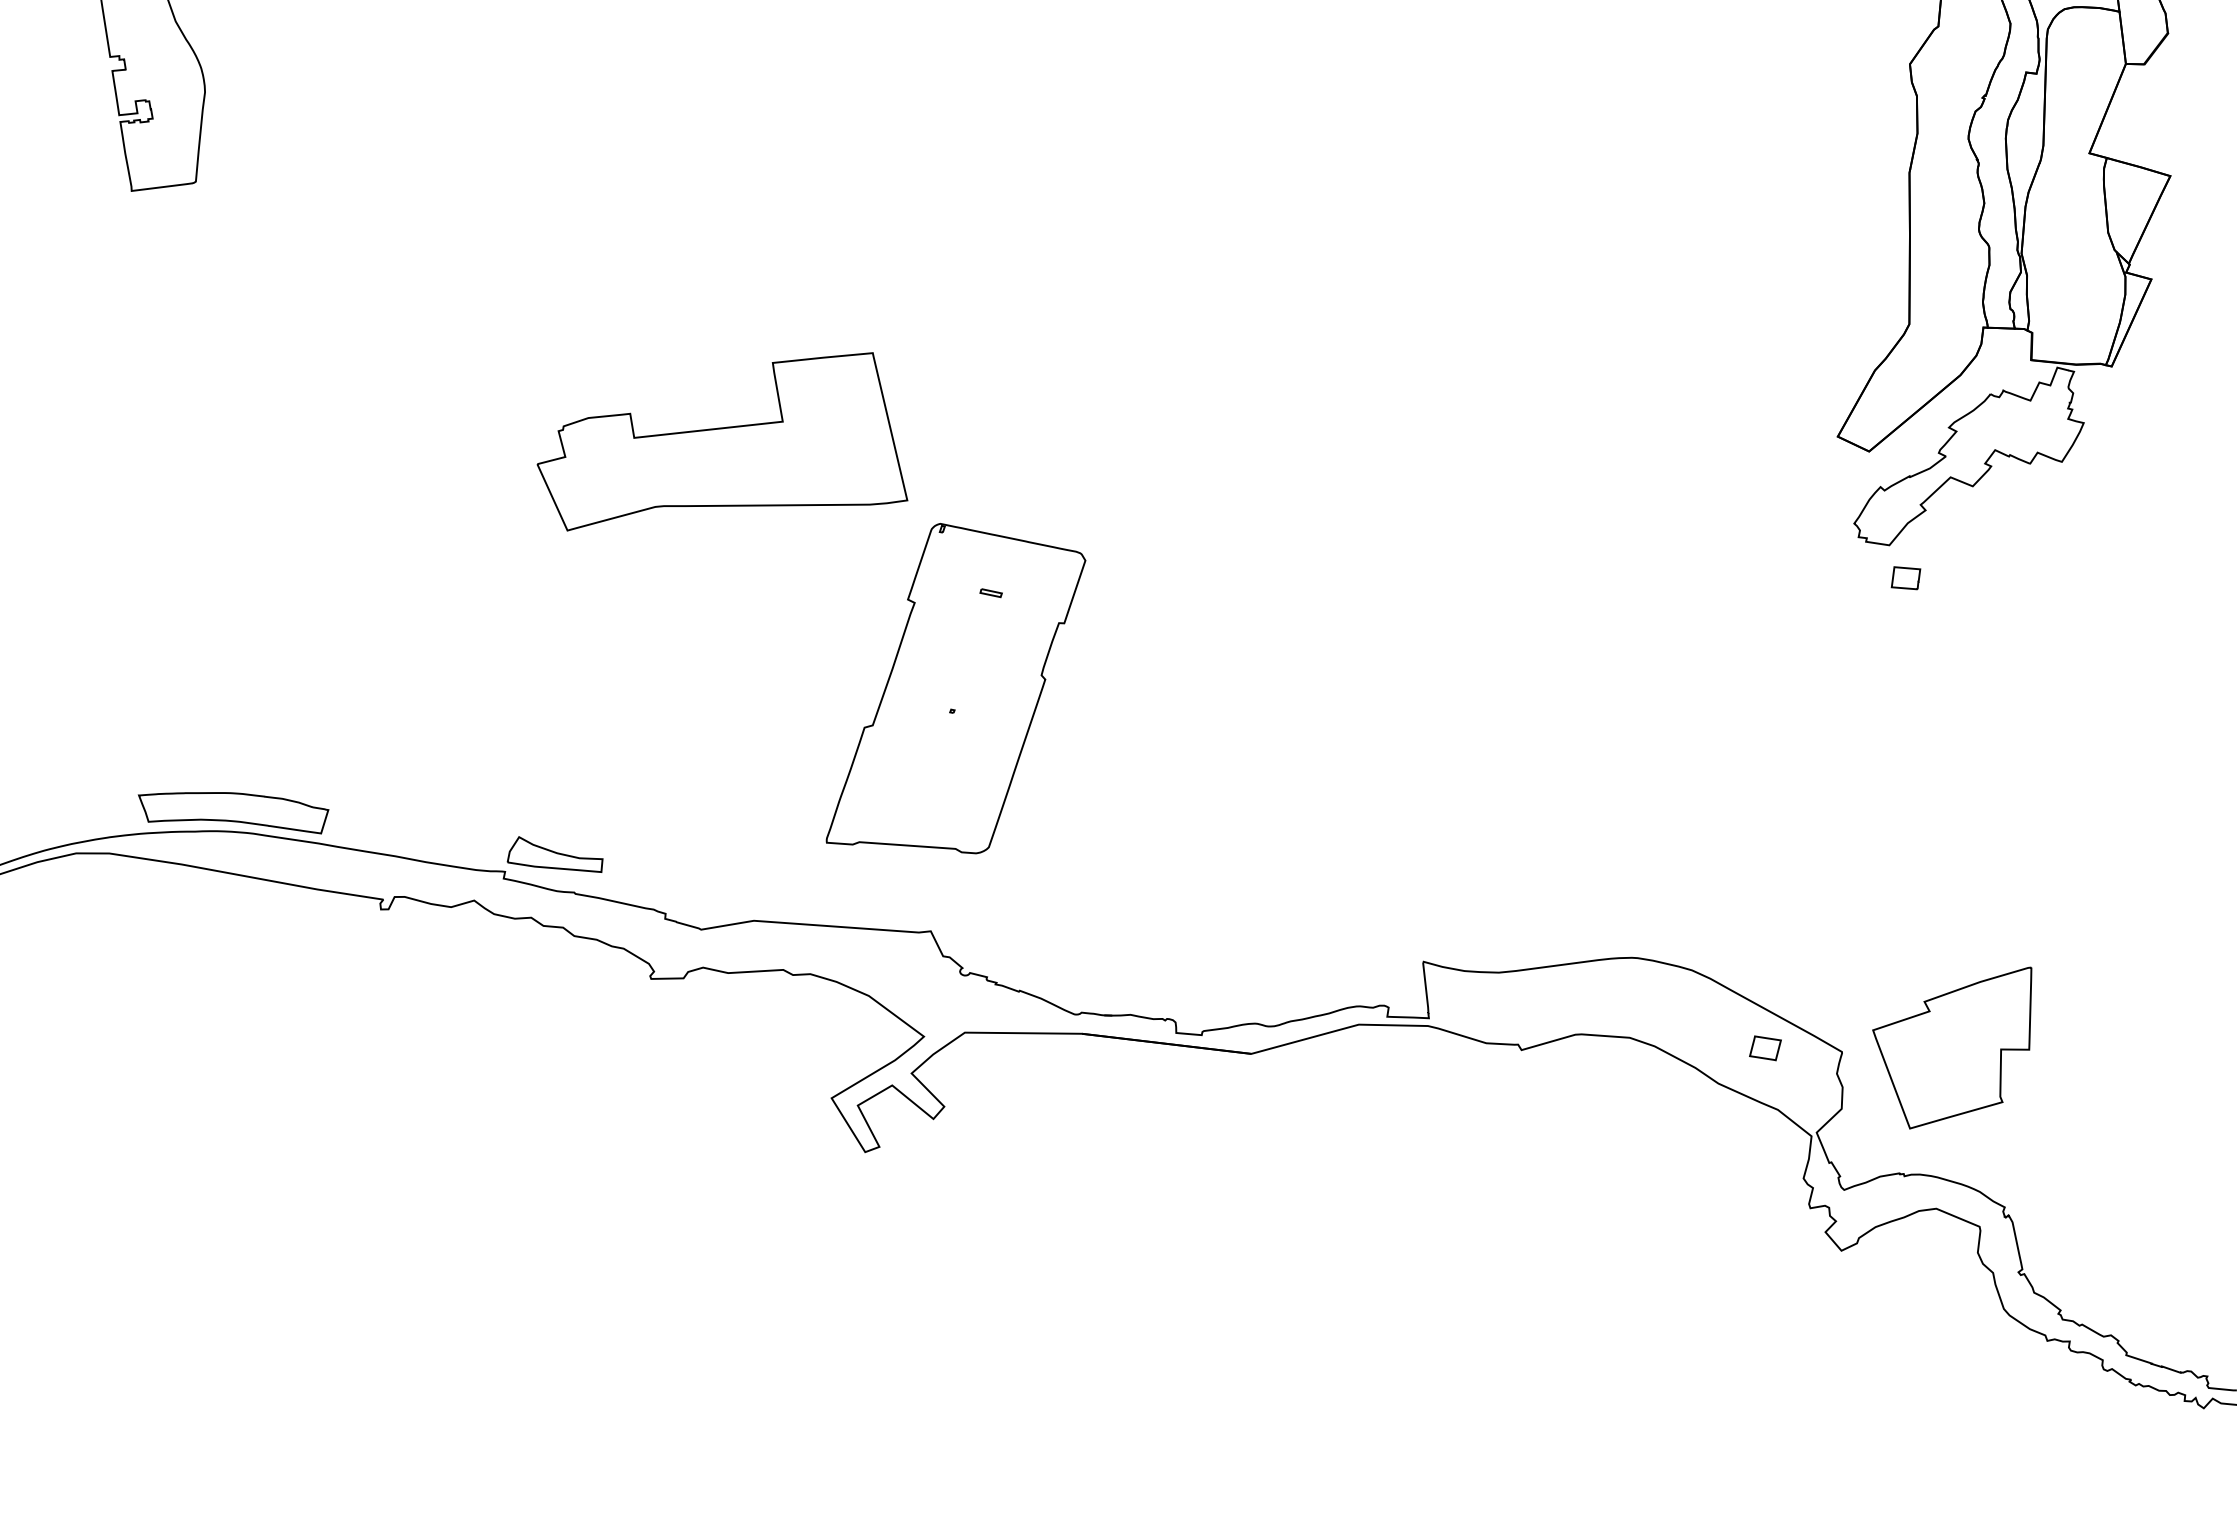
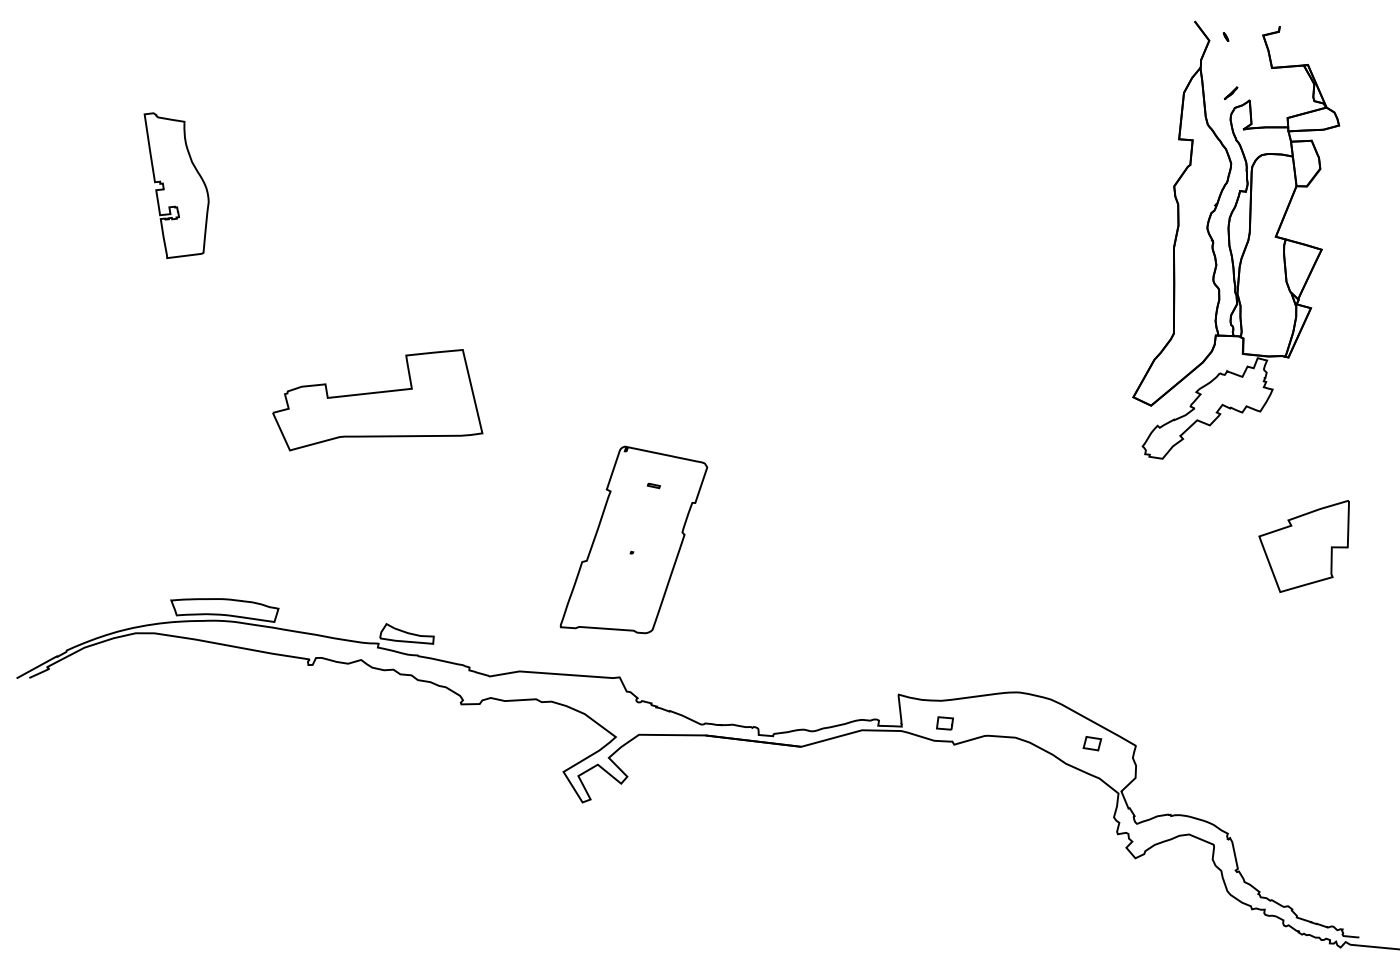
part: (722, 442) -> (377, 400), moved
part: (1905, 578) -> (944, 723), moved
part: (1951, 1048) -> (1303, 546), moved

